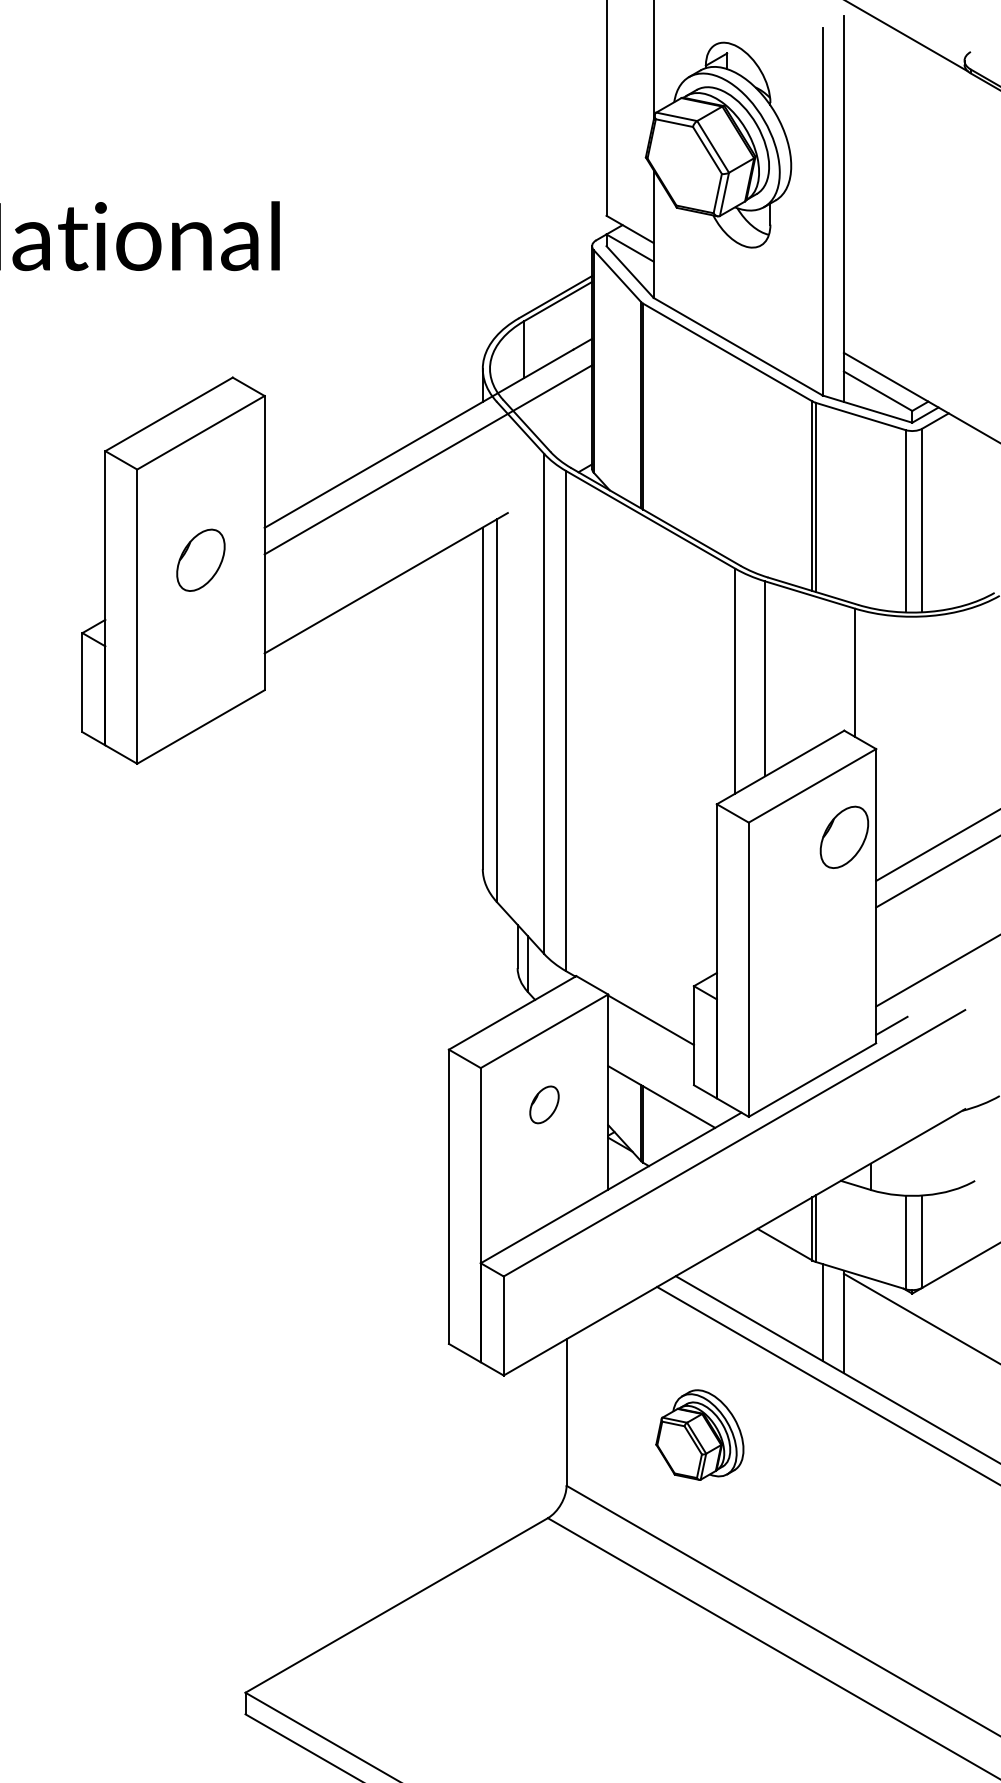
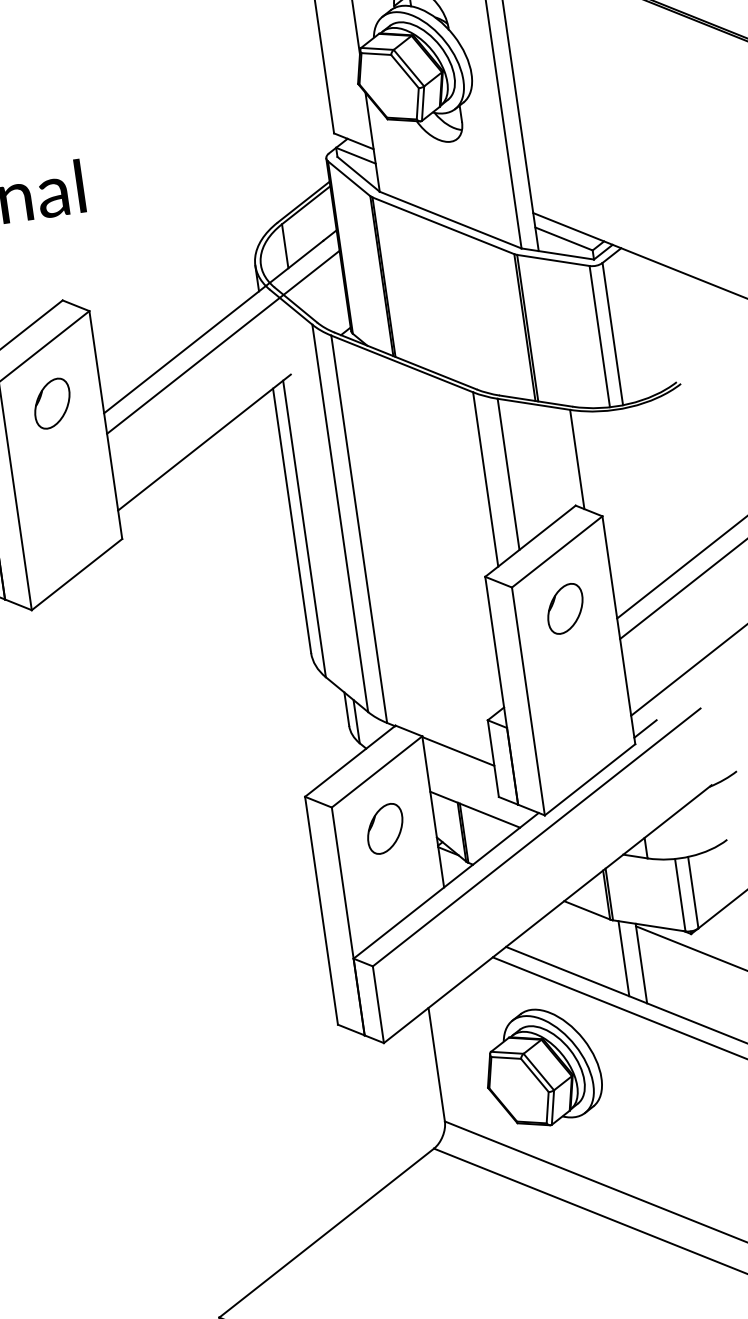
part: (200, 559) -> (51, 403), moved
part: (844, 836) -> (565, 608), moved
part: (544, 1104) -> (385, 828), size x1.67
part: (699, 1434) -> (542, 1066), size x1.67

